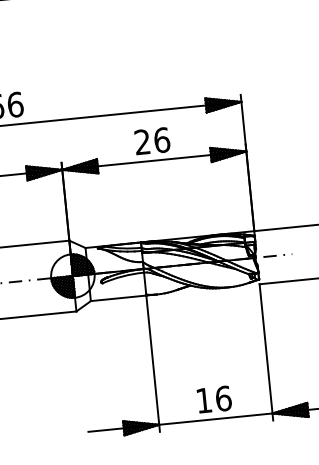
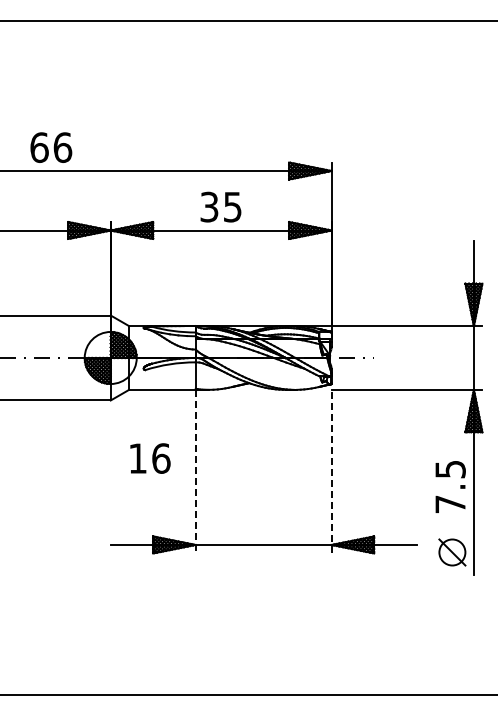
text: (152, 140) -> (221, 206), 26 -> 35
line: (266, 352) -> (331, 471), solid -> dashed
line: (152, 363) -> (195, 471), solid -> dashed
text: (214, 399) -> (150, 458), moved

